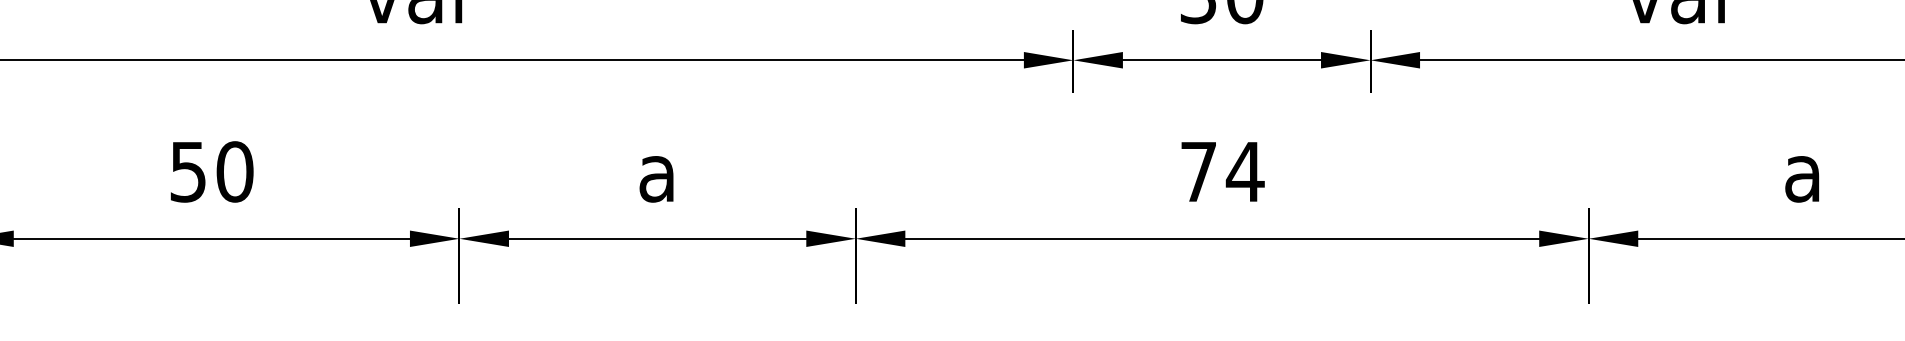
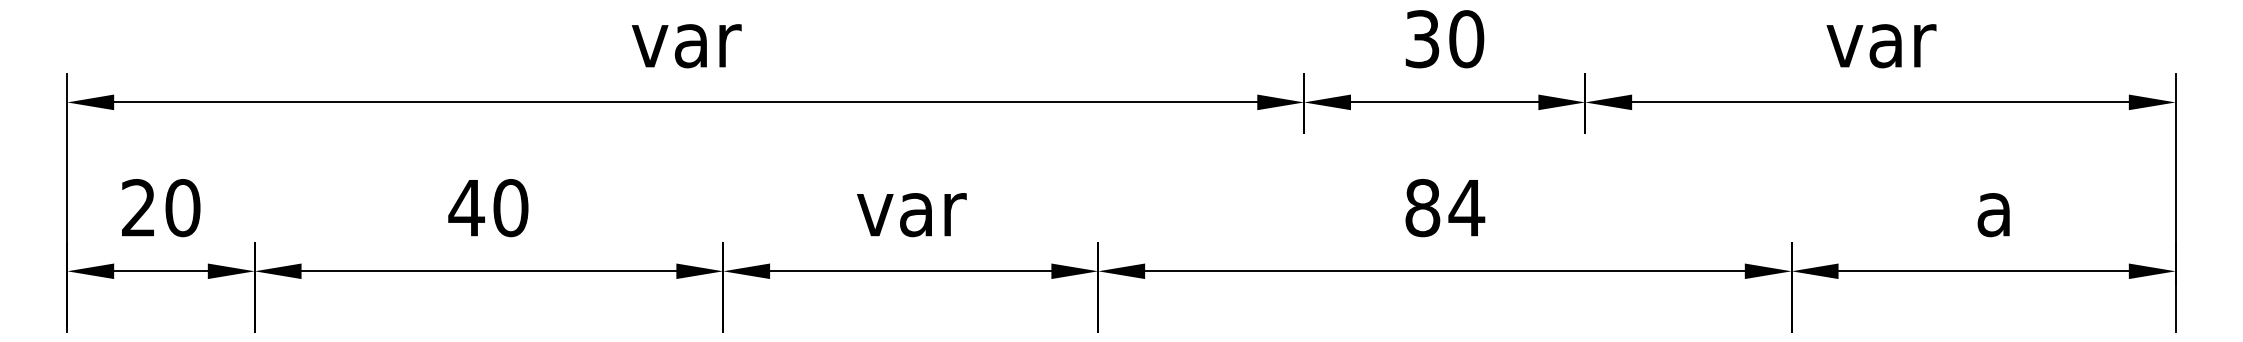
text: (188, 172) -> (466, 208), 50 -> 40
text: (1198, 172) -> (1422, 208), 74 -> 84
text: (658, 179) -> (911, 215), a -> var

